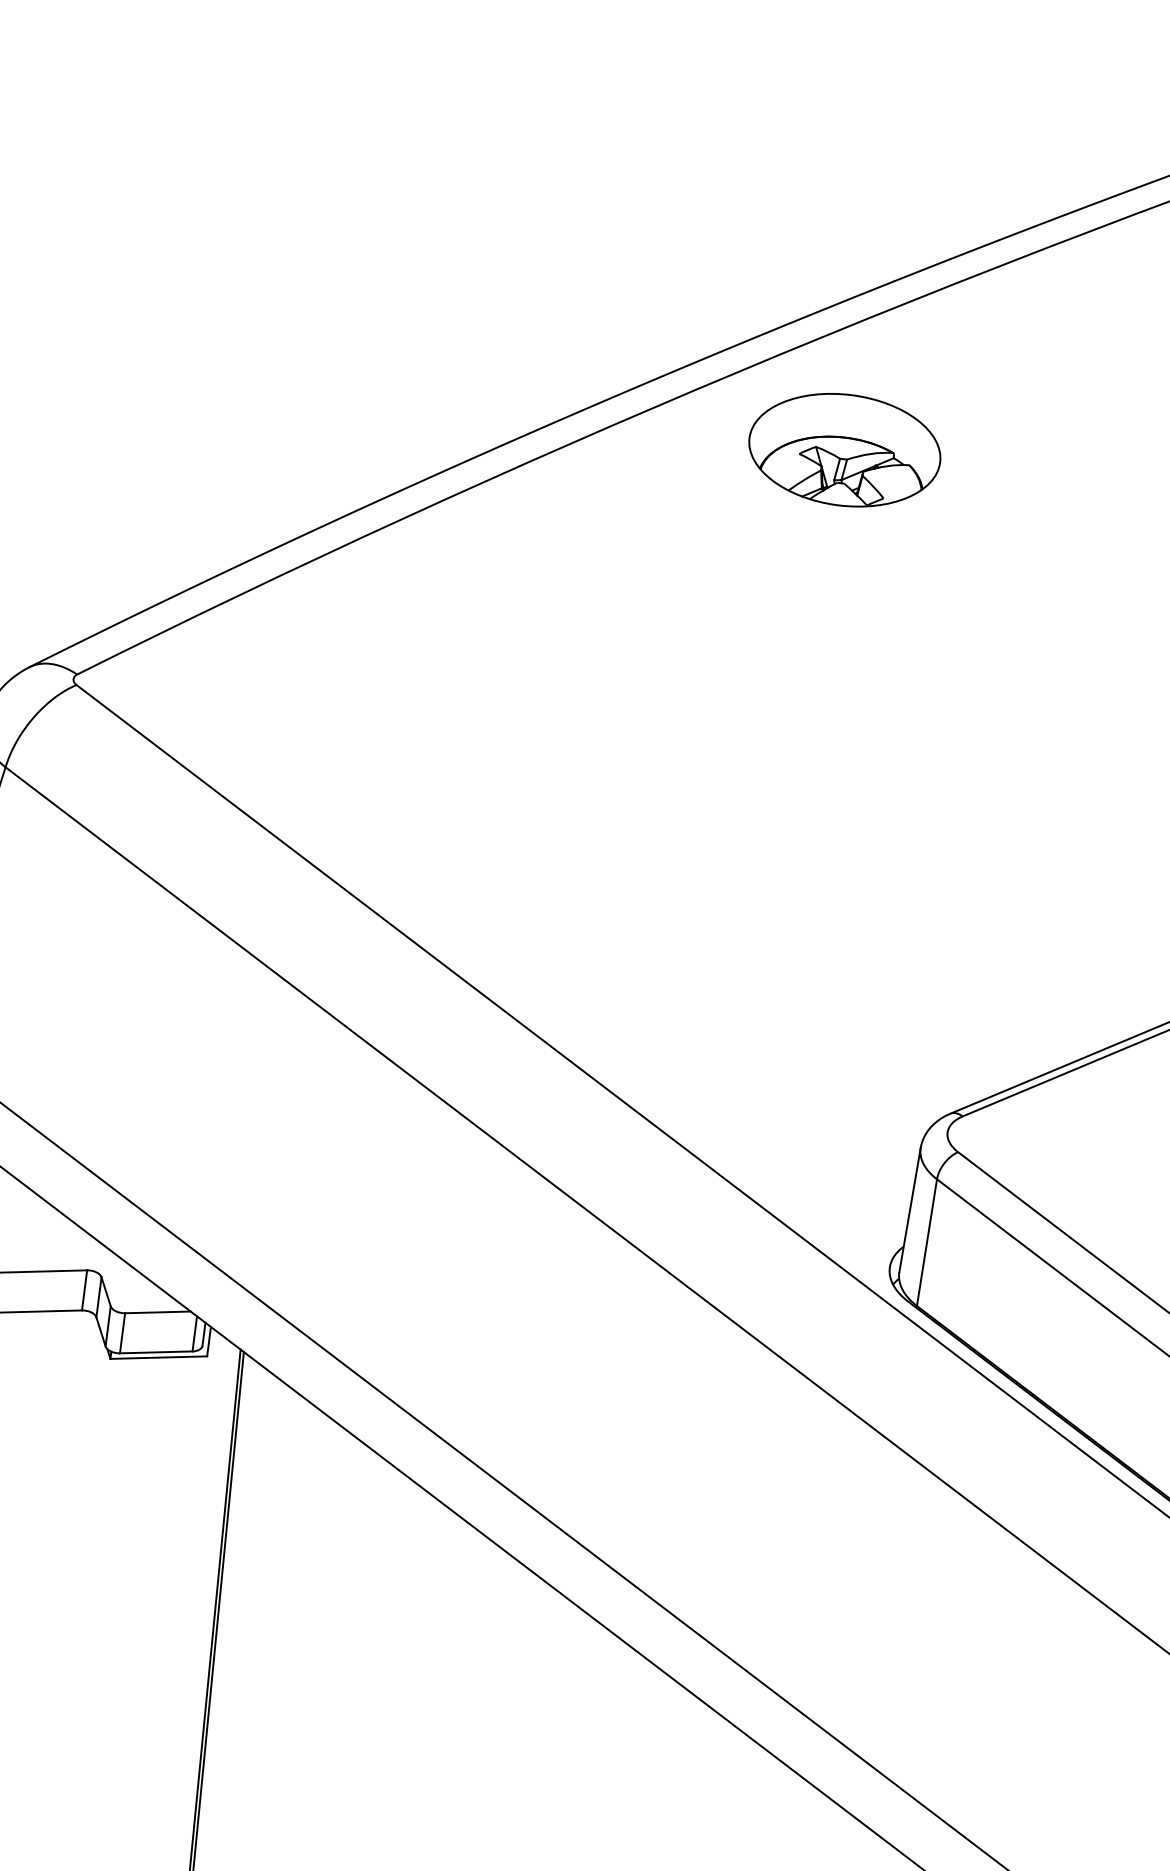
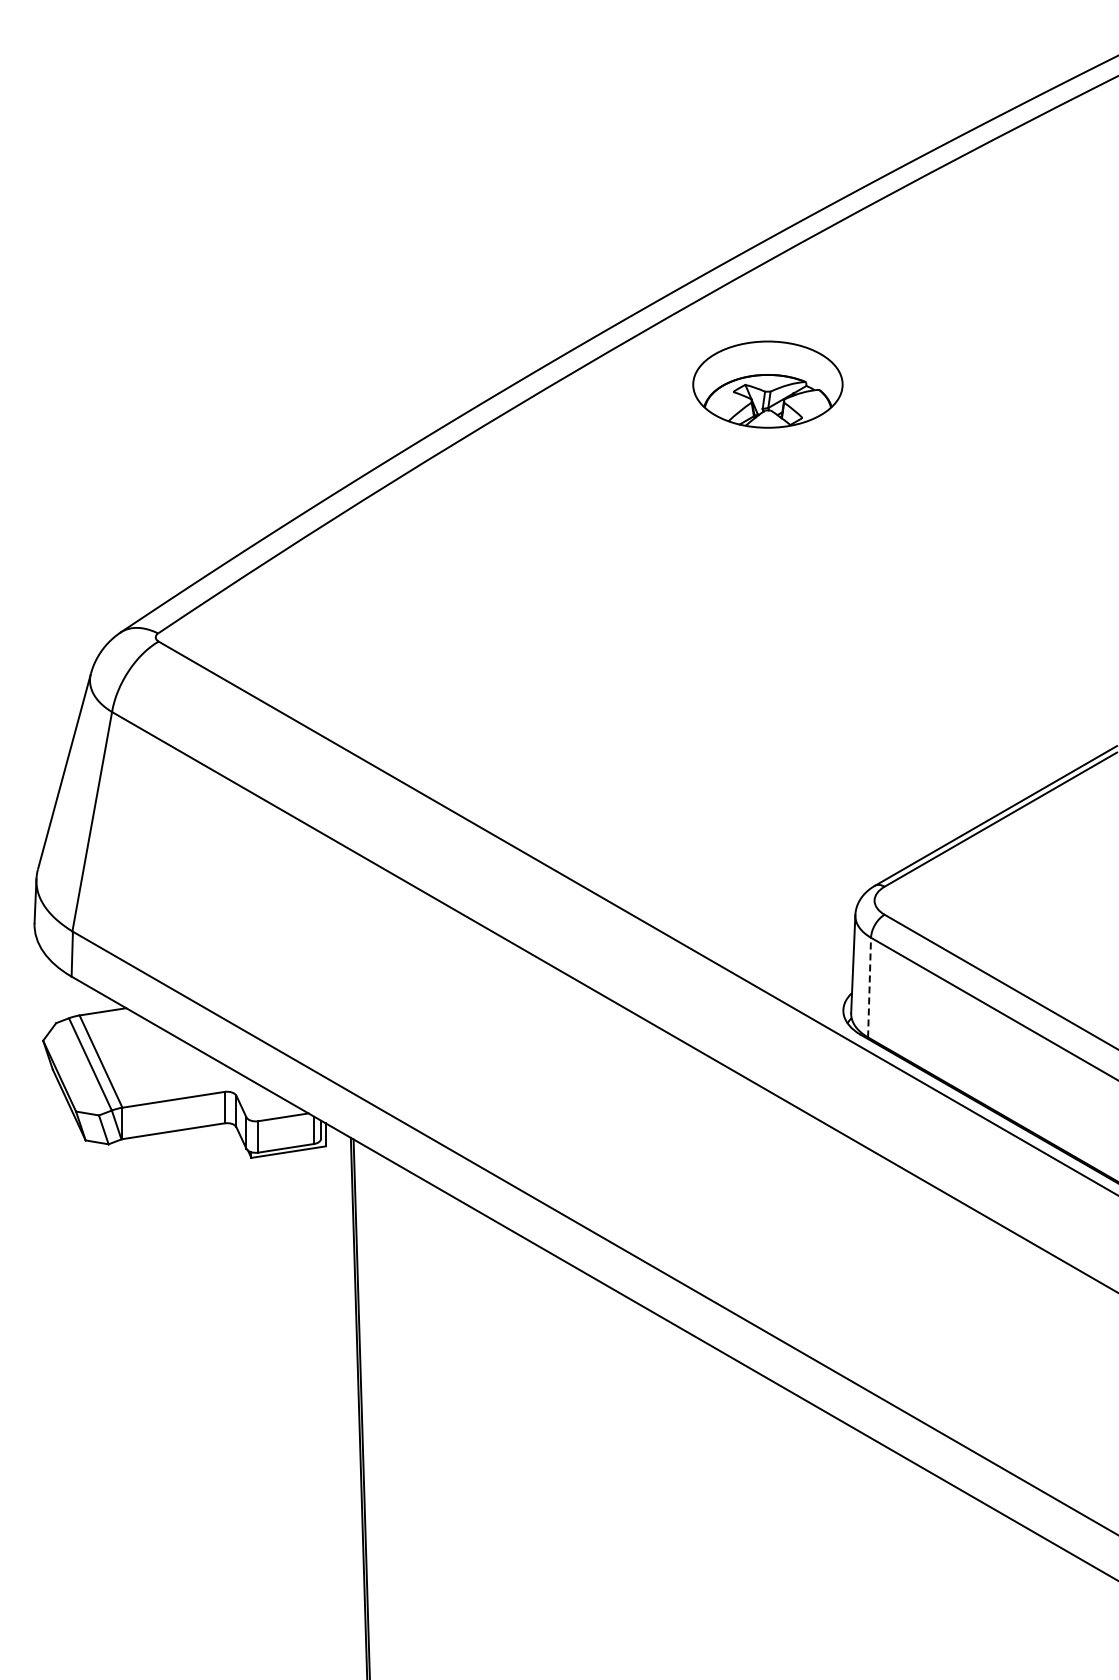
part: (844, 449) -> (767, 384), moved
line: (926, 1242) -> (869, 987), solid -> dashed

